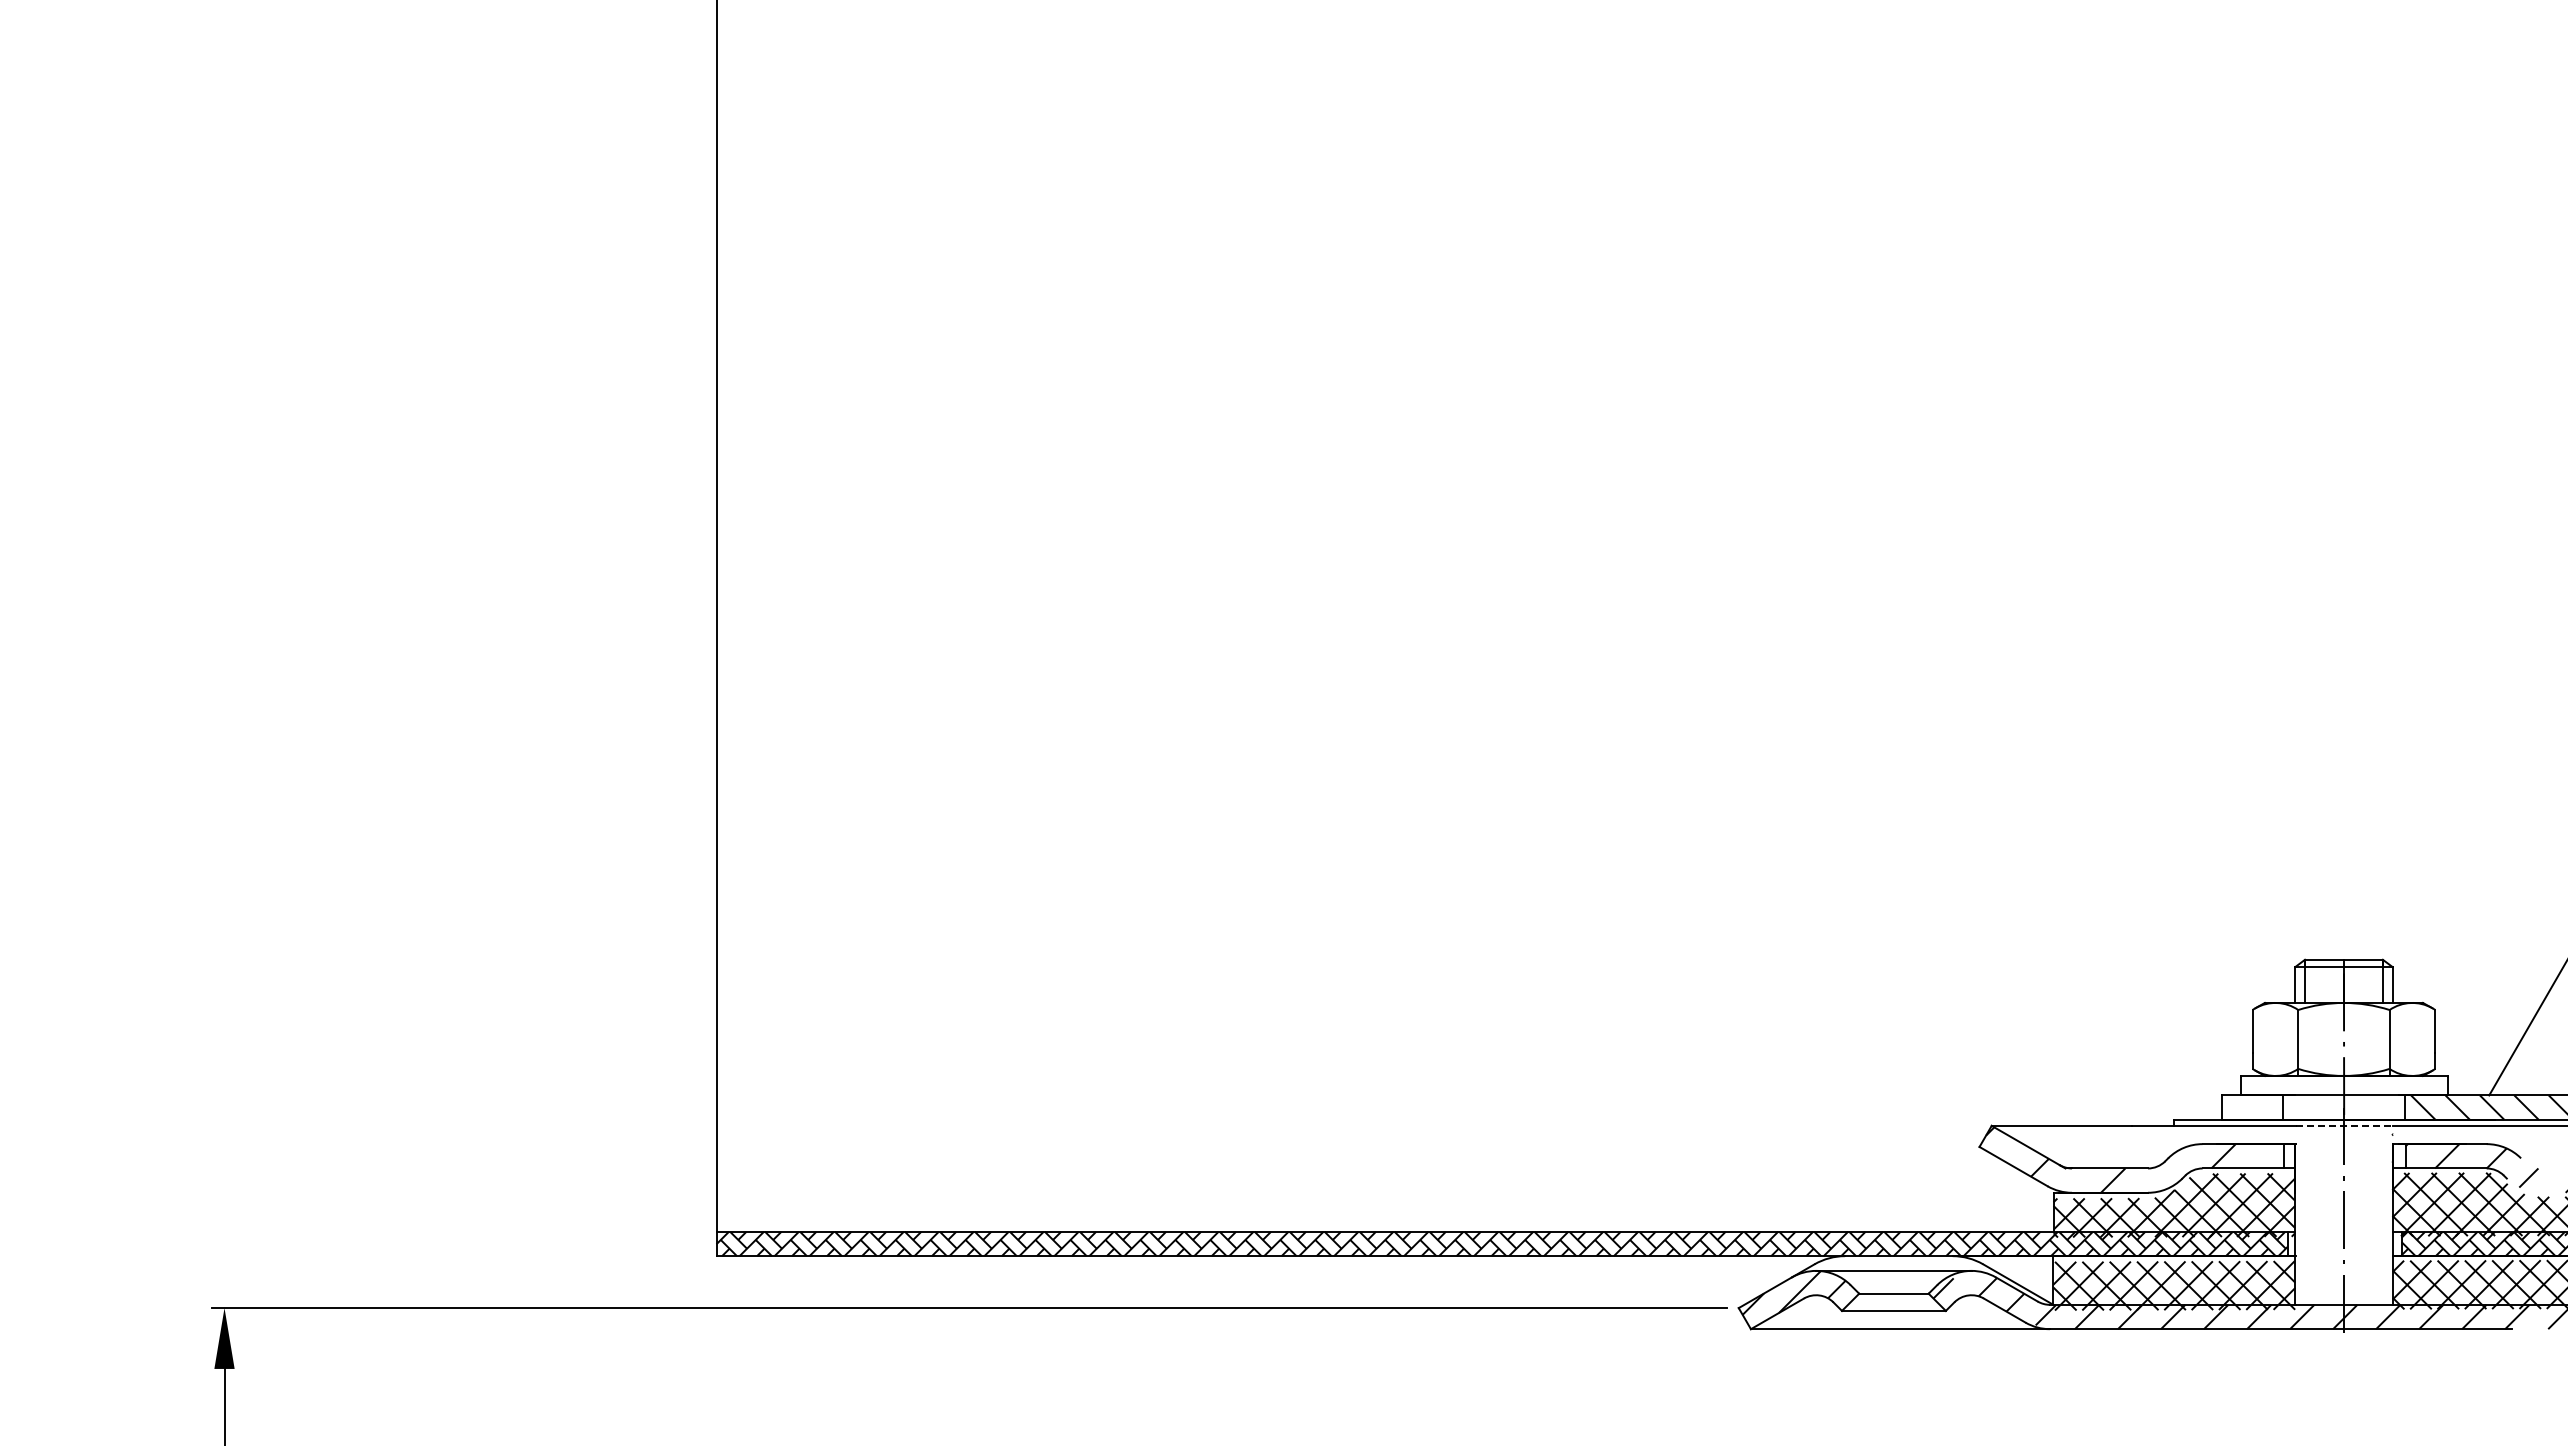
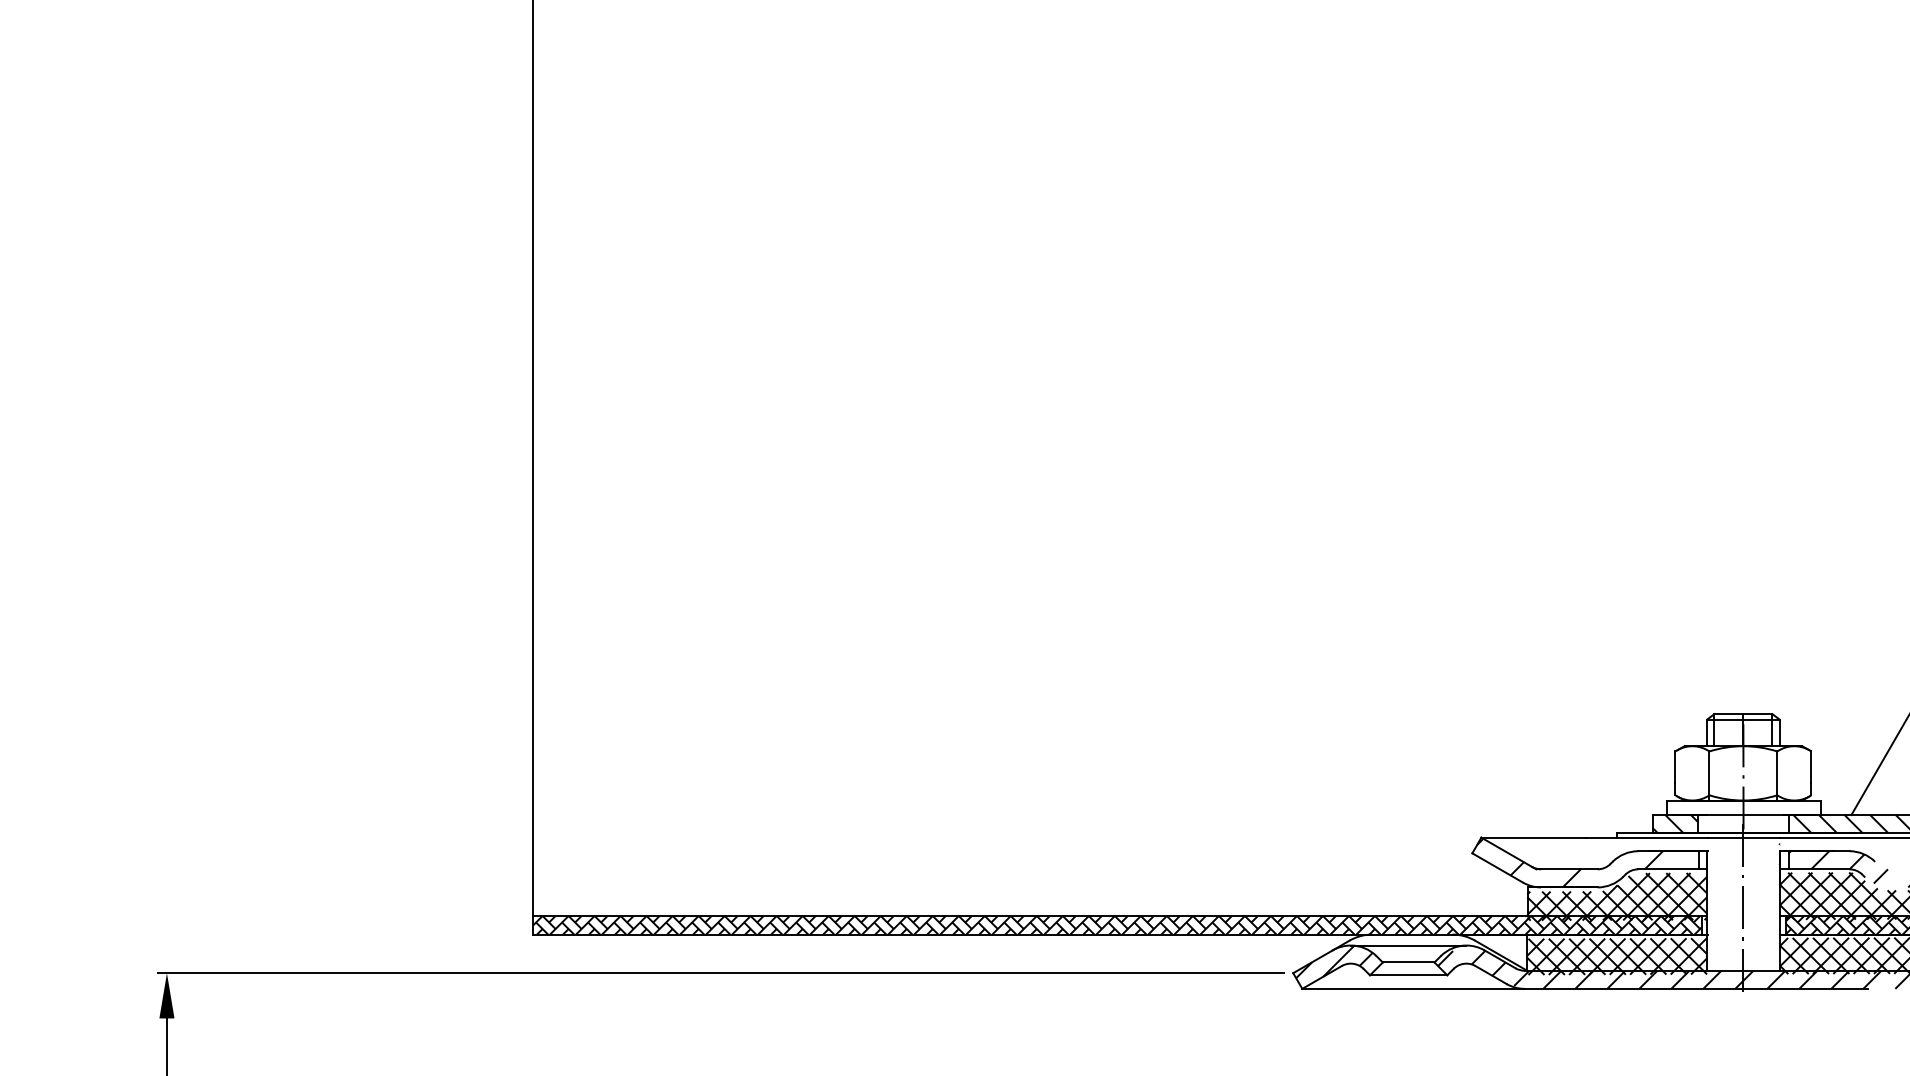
hatch: (2252, 1107) -> (1675, 823), added
line: (2344, 1125) -> (1743, 837), dashed -> solid

